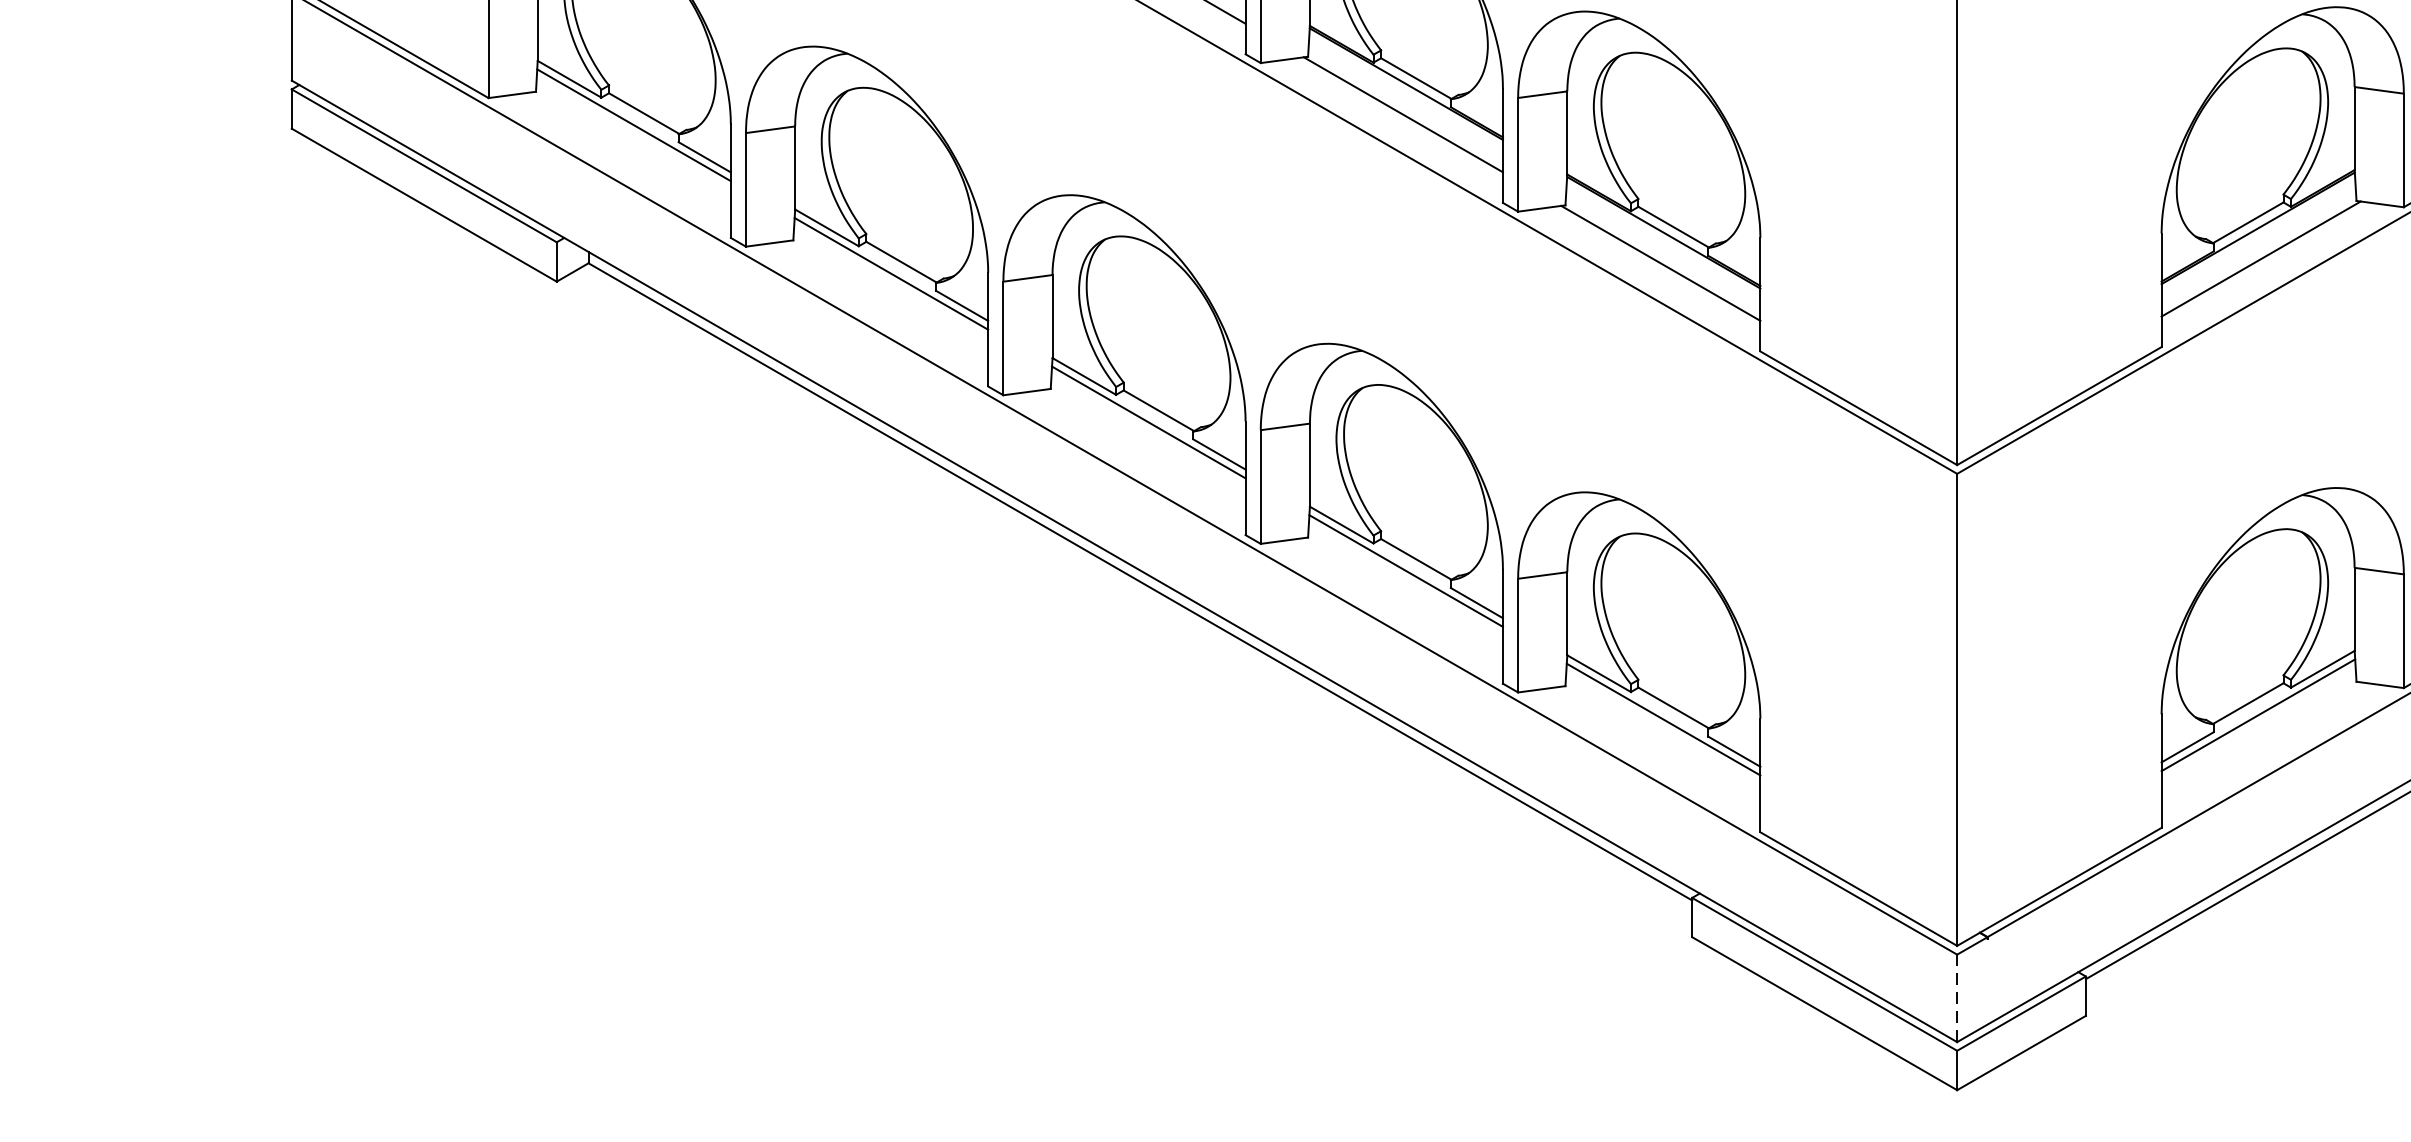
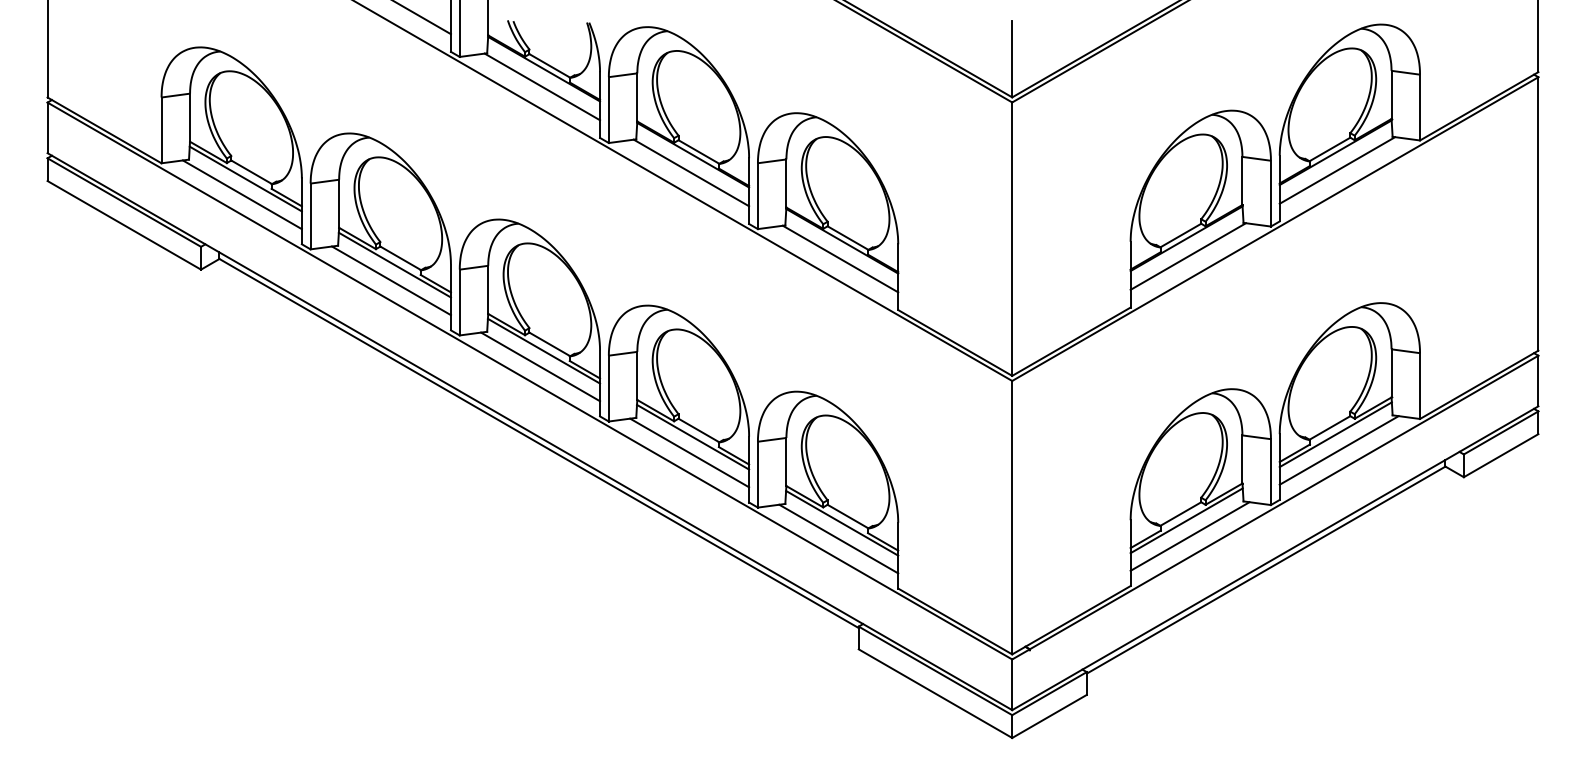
line: (626, 151) -> (241, 194), added
line: (885, 300) -> (391, 280), added
line: (1142, 448) -> (540, 366), added
line: (1400, 597) -> (689, 452), added
line: (2263, 742) -> (1189, 536), added
line: (1657, 745) -> (838, 538), added
line: (1957, 997) -> (1012, 684), dashed -> solid

